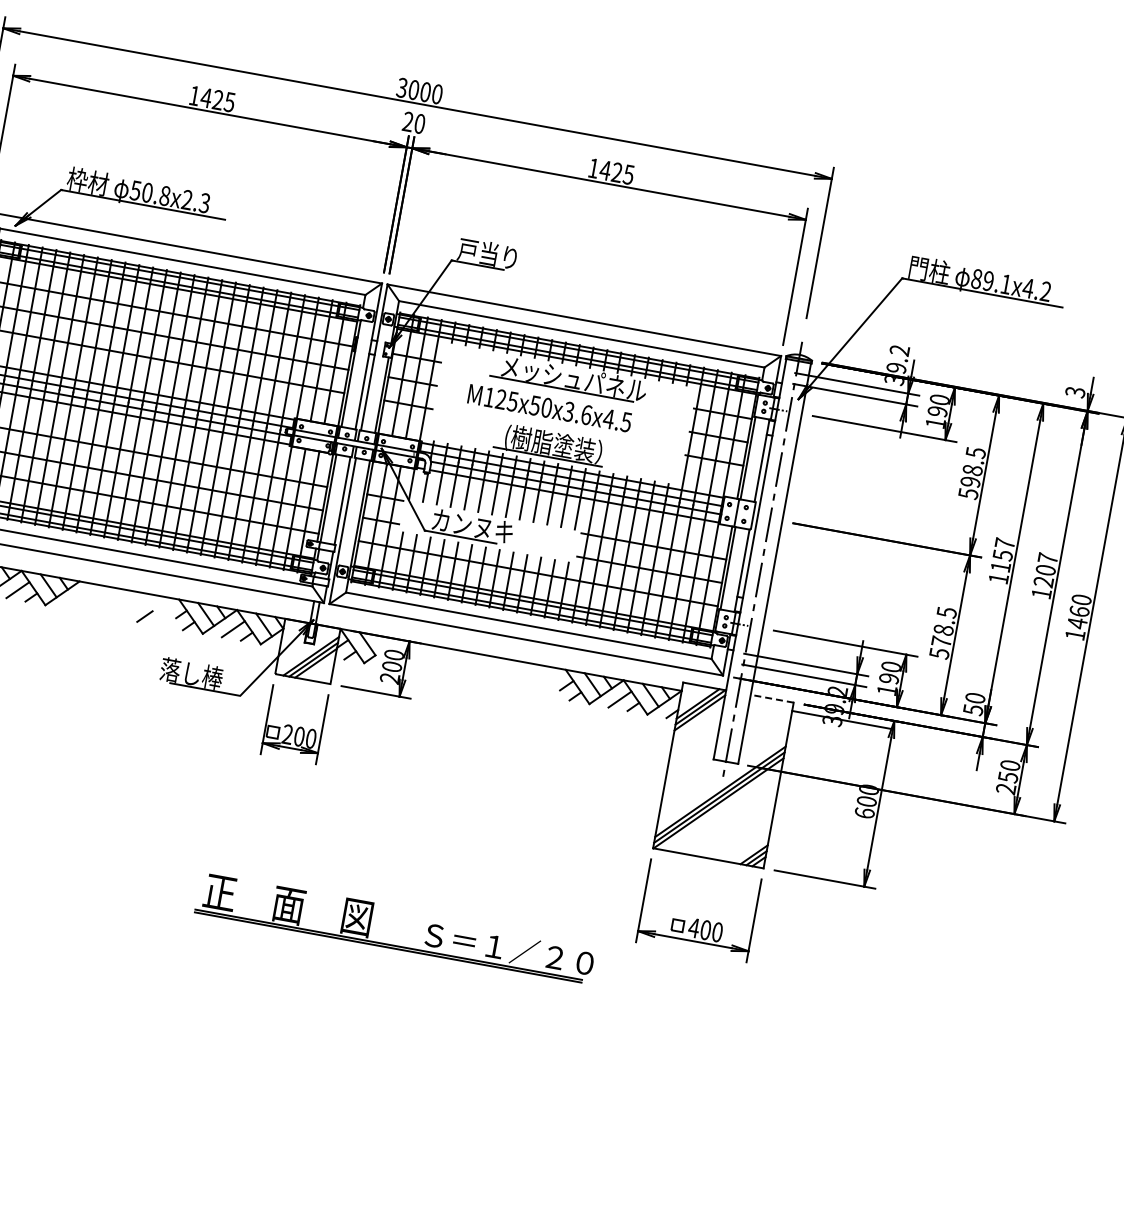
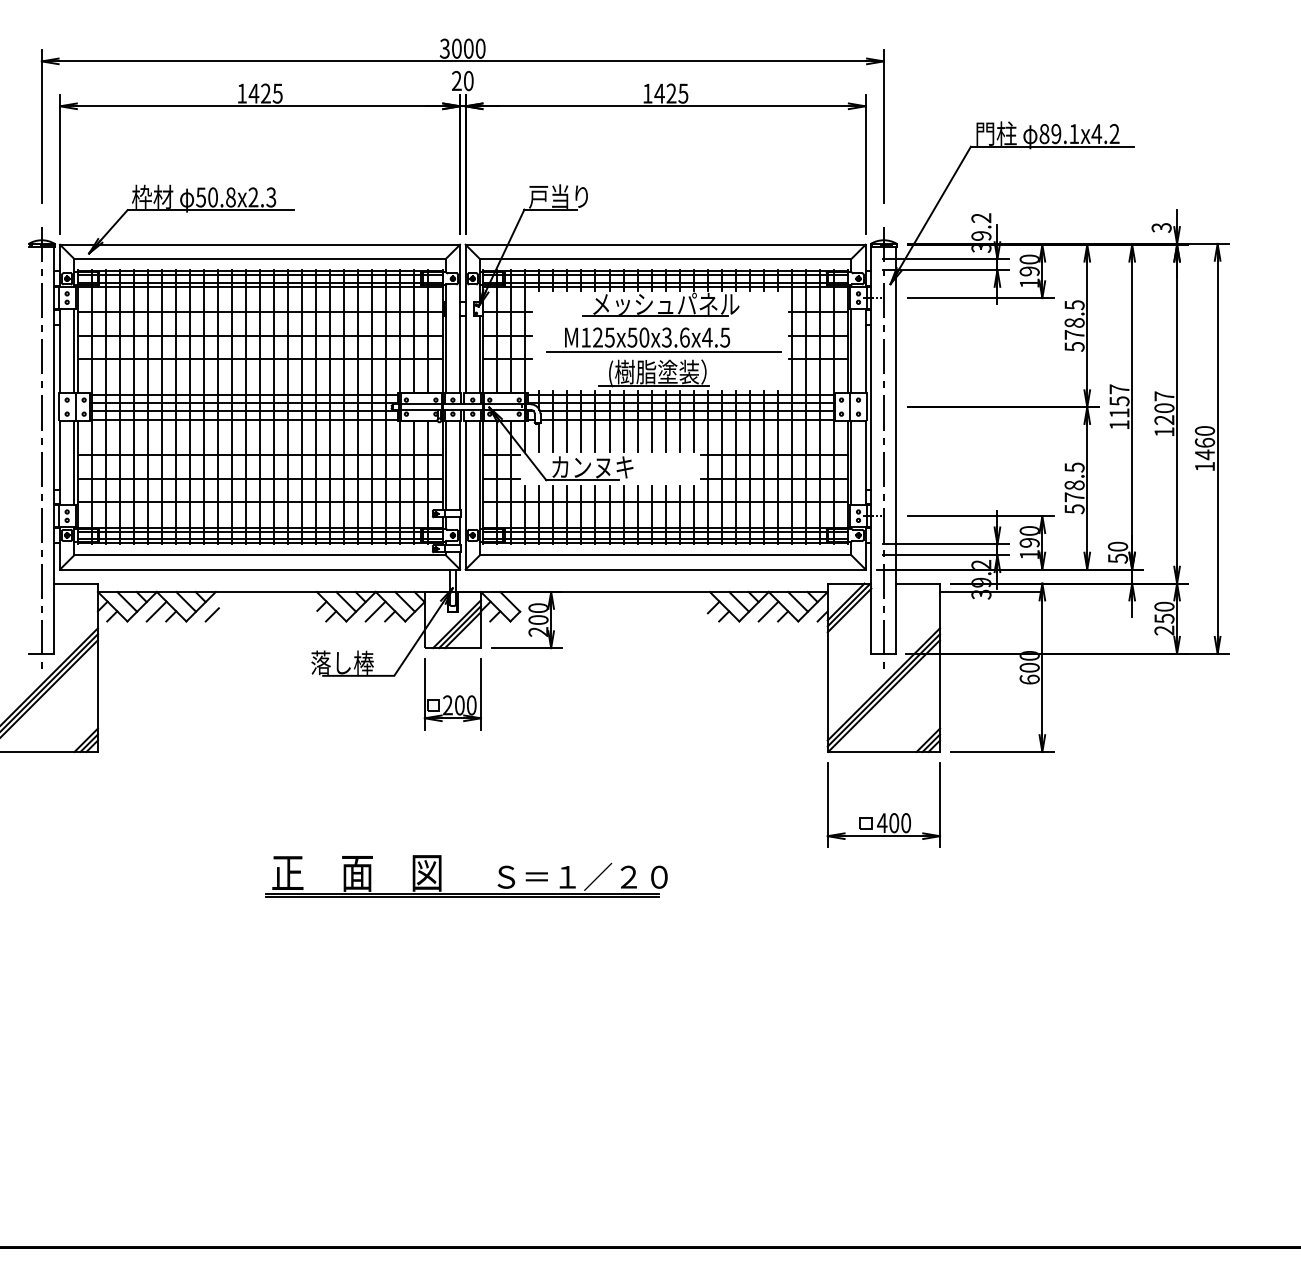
line: (563, 424) -> (663, 351), added
text: (970, 481) -> (1074, 334), 598.5 -> 578.5
line: (144, 616) -> (211, 614), moved
line: (772, 698) -> (918, 583), dashed -> solid
part: (392, 944) -> (466, 893), moved

